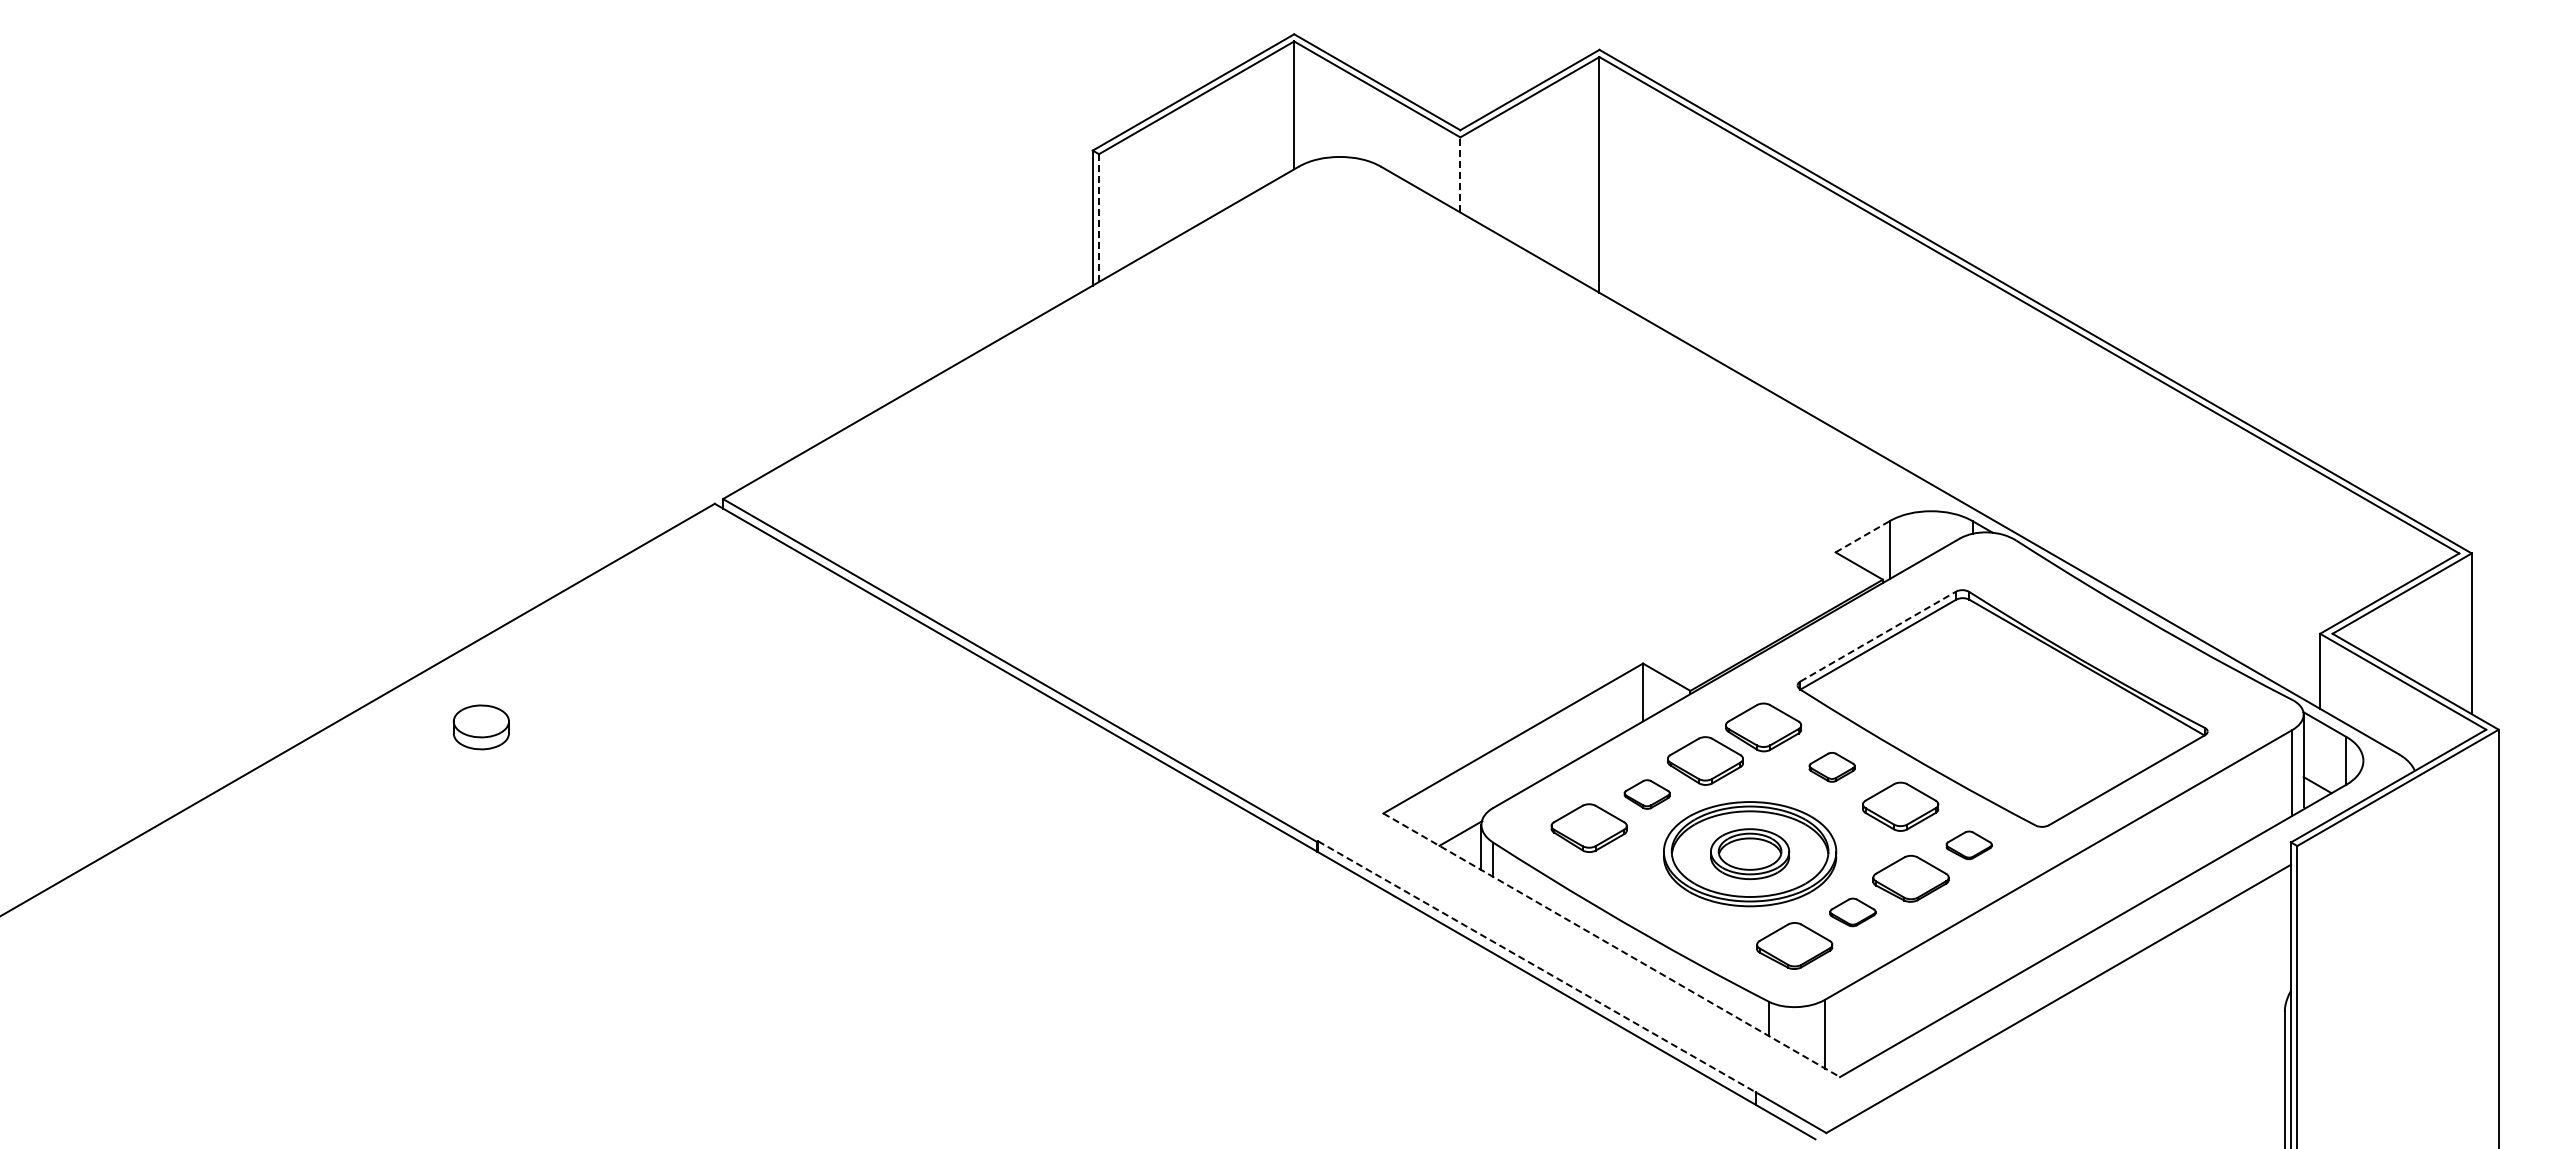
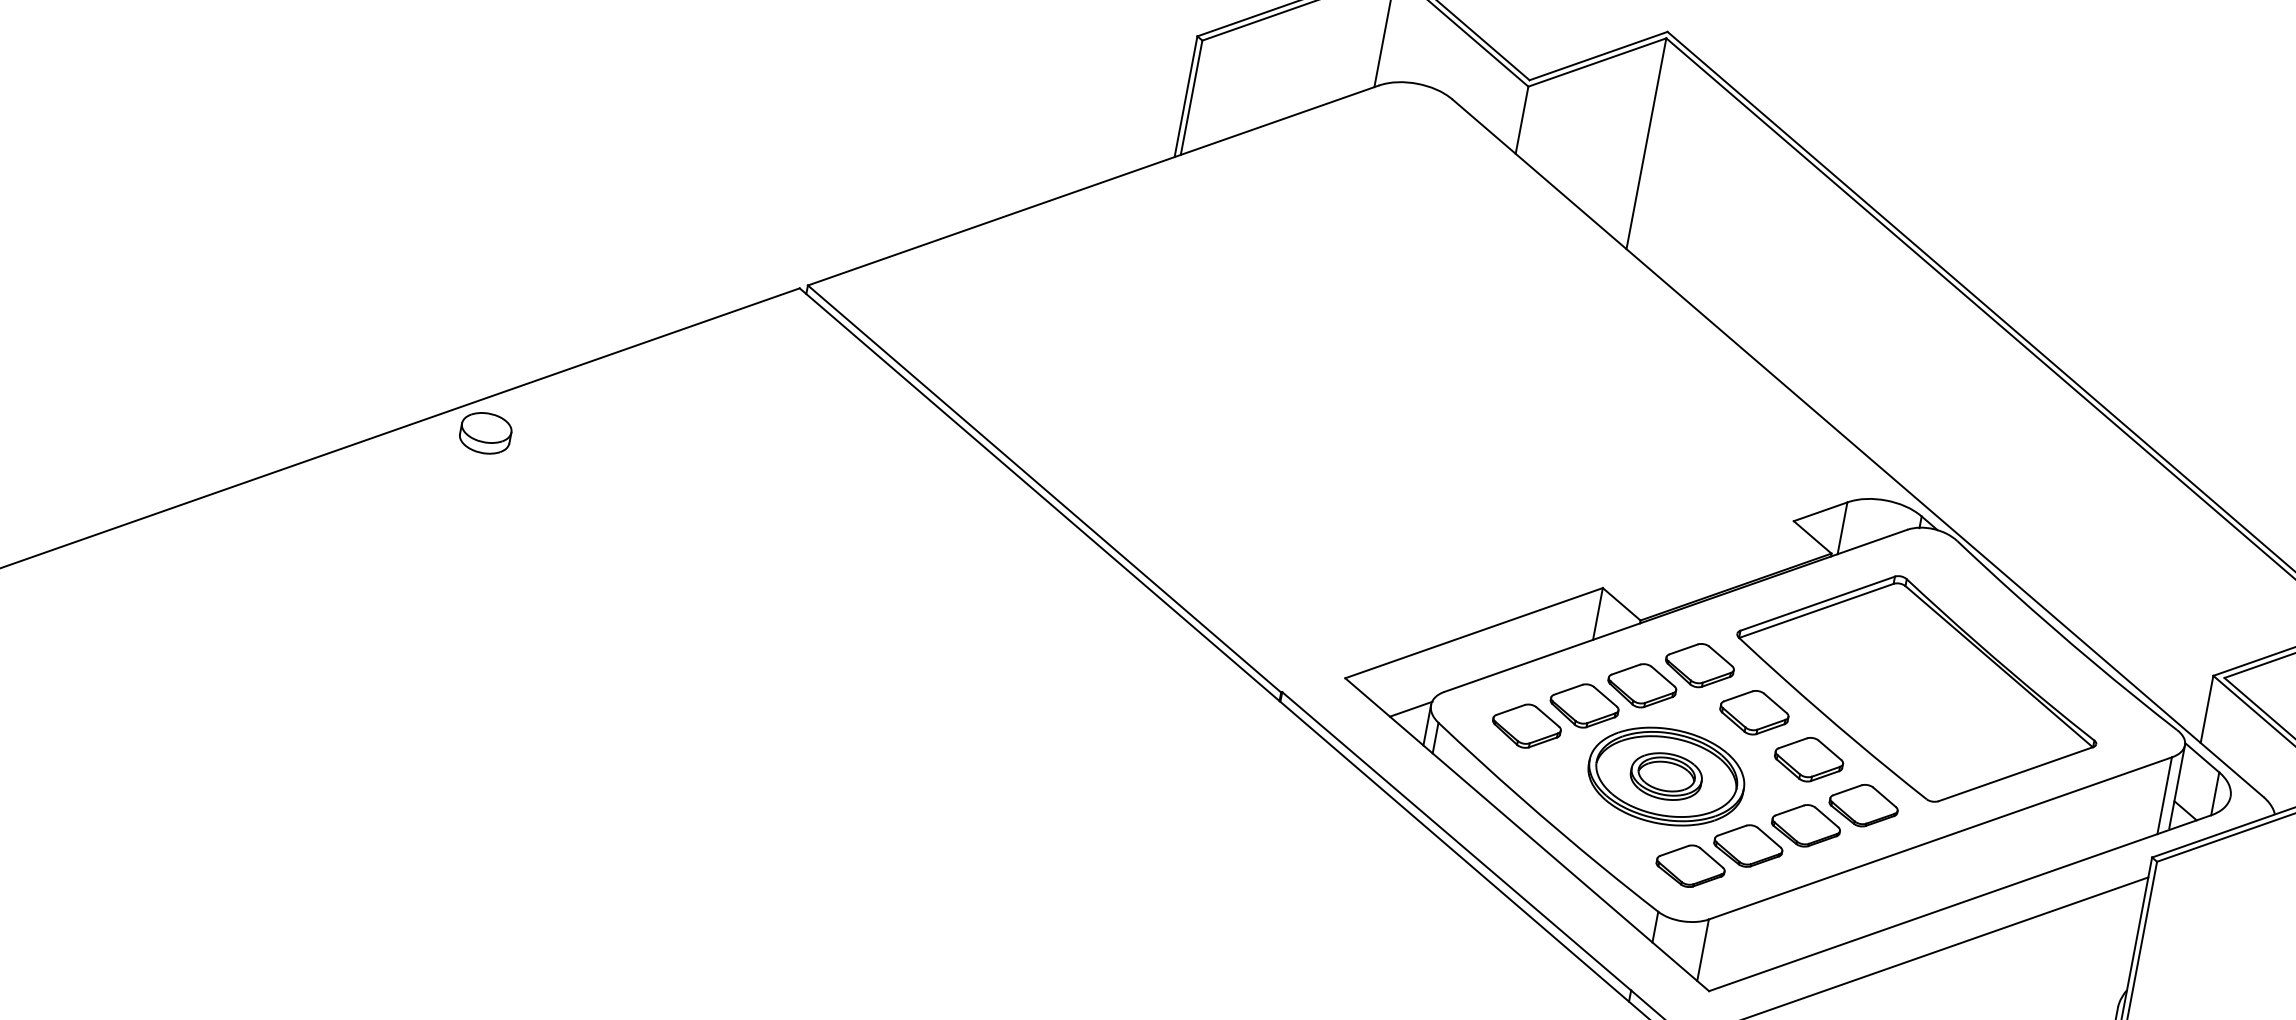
line: (1460, 174) -> (1522, 119), dashed -> solid
line: (1099, 218) -> (1191, 98), dashed -> solid
line: (1863, 536) -> (1821, 511), dashed -> solid
line: (1878, 636) -> (1817, 603), dashed -> solid
part: (480, 727) -> (484, 433), moved
part: (1831, 767) -> (1753, 712), size x1.67
part: (1646, 794) -> (1583, 705), size x1.67
part: (1968, 845) -> (1863, 805), size x1.67
part: (1852, 912) -> (1748, 846), size x1.67
line: (1611, 945) -> (1526, 834), dashed -> solid
line: (1537, 967) -> (1457, 842), dashed -> solid

